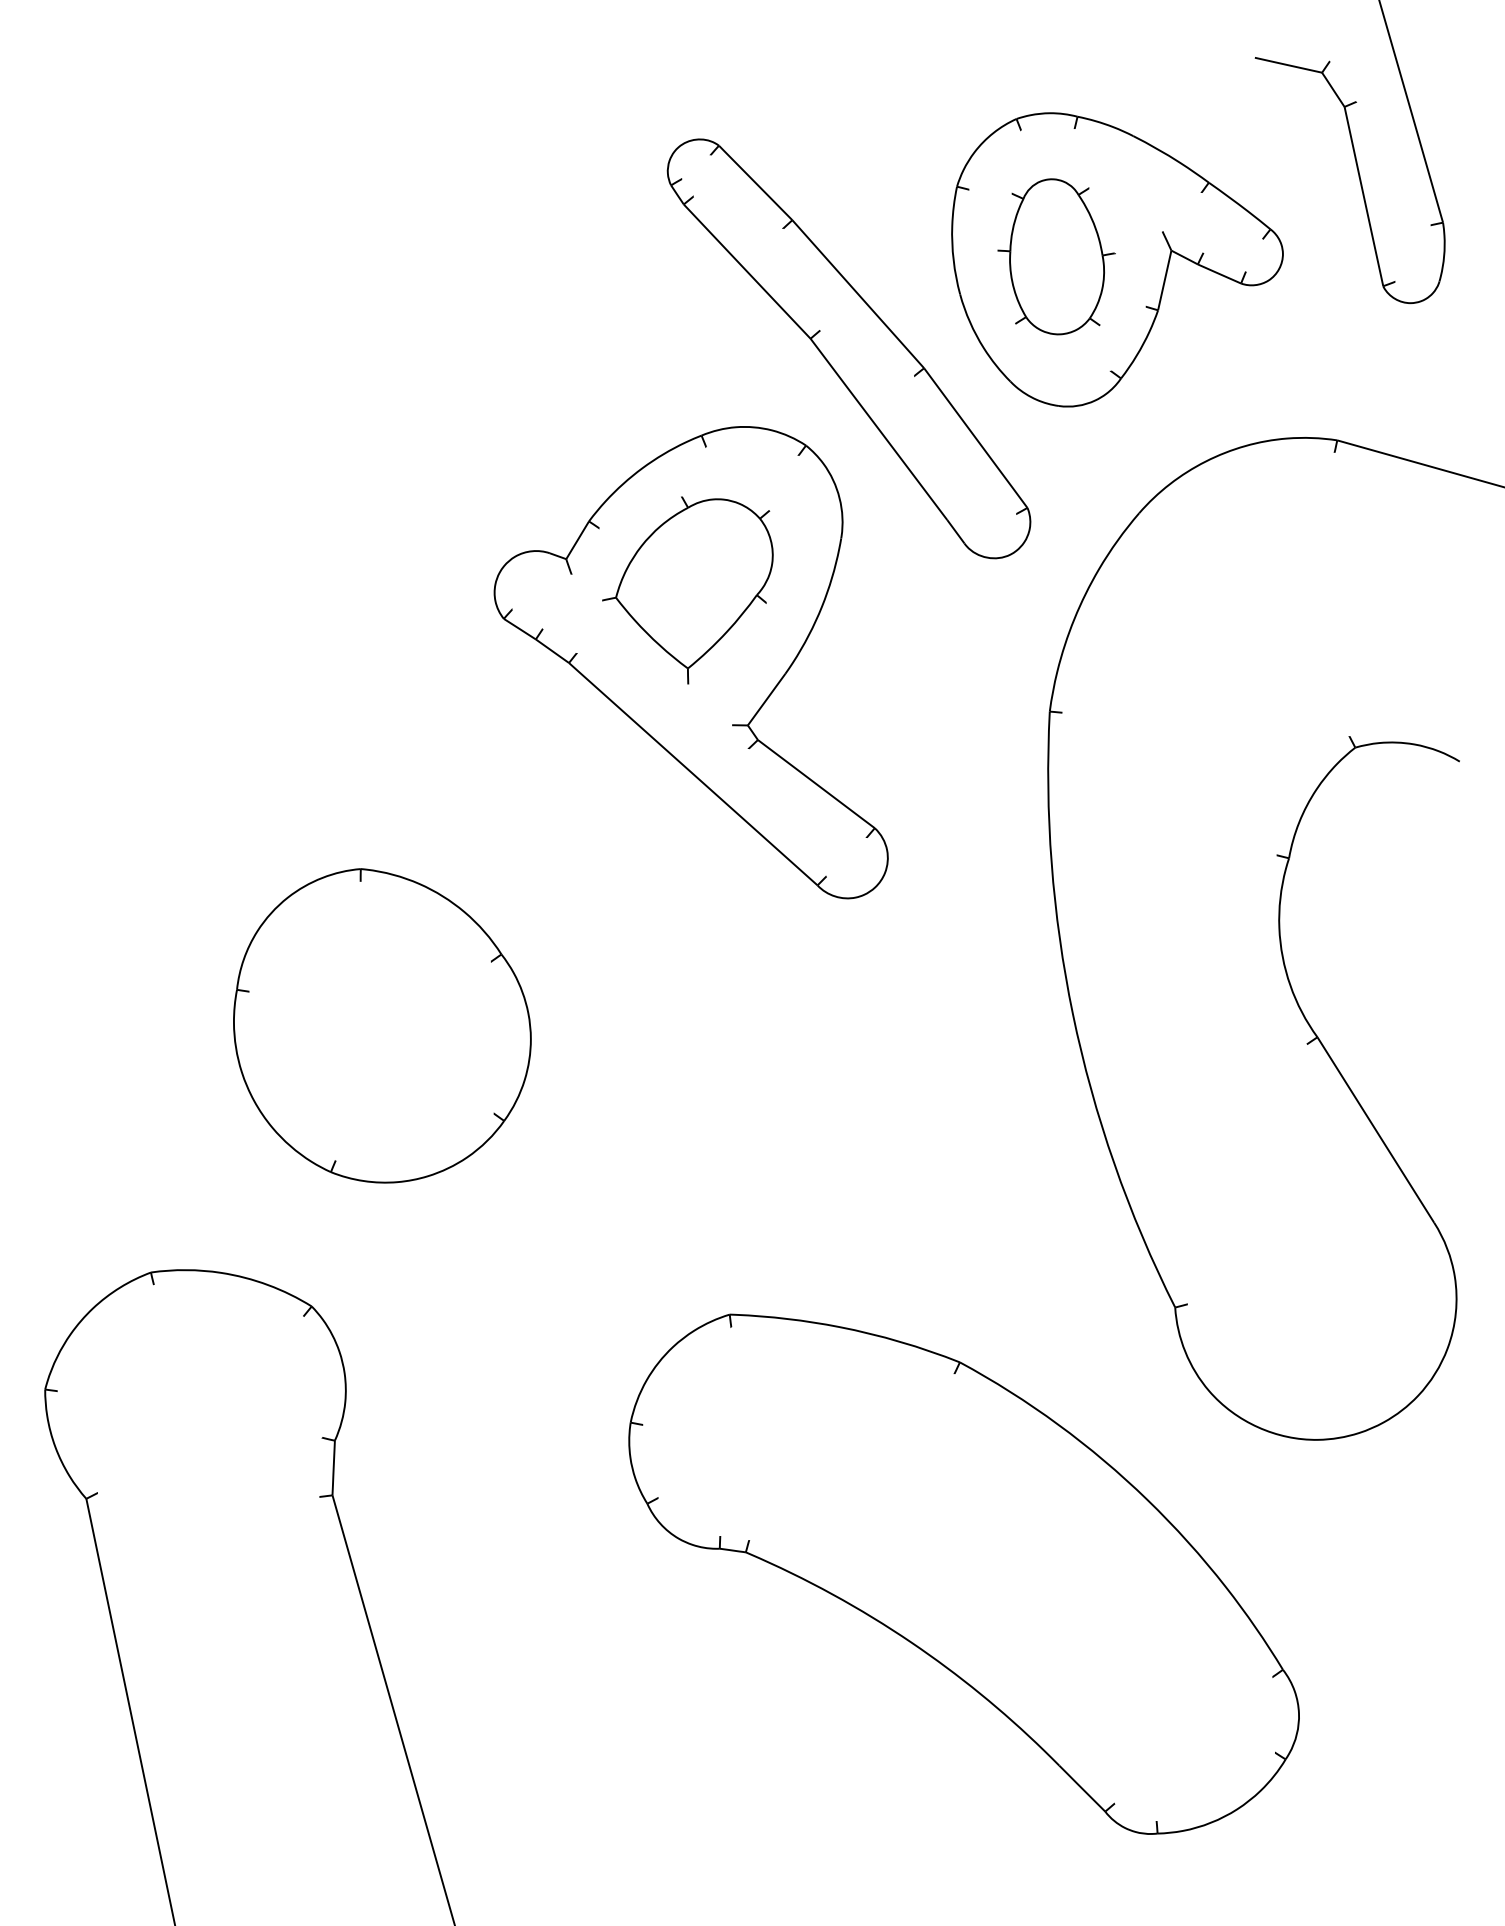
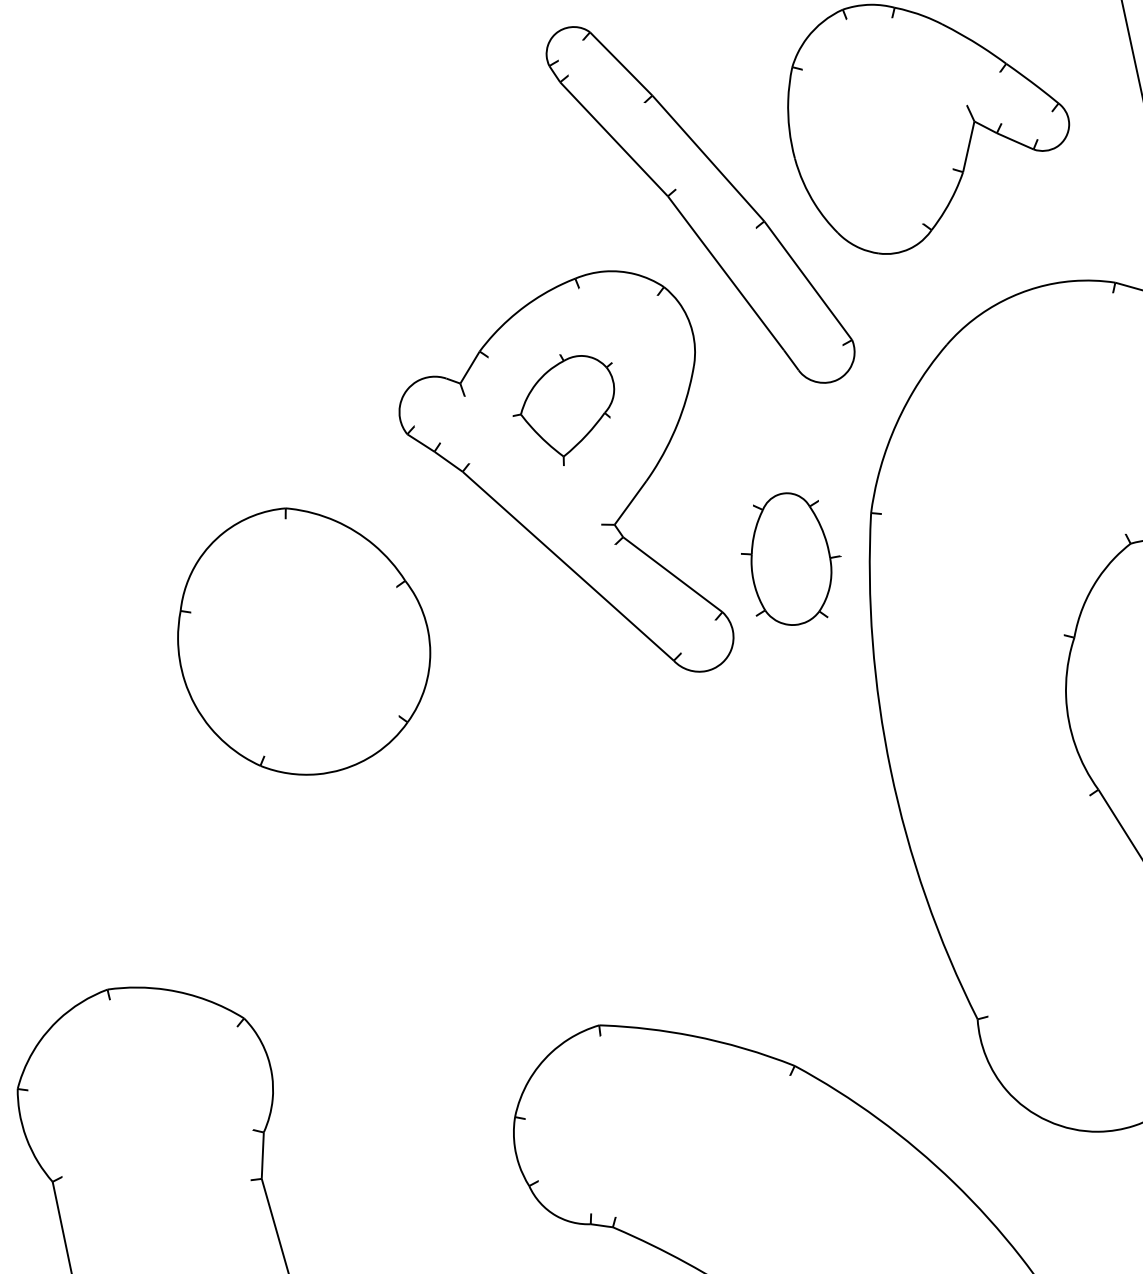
part: (1056, 256) -> (791, 558), moved
part: (687, 590) -> (563, 410), size x0.7
part: (382, 1025) -> (304, 641), moved

